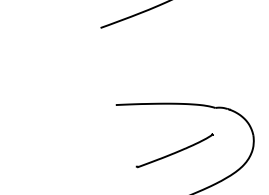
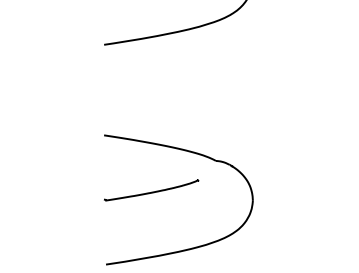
part: (174, 150) -> (151, 190), moved

